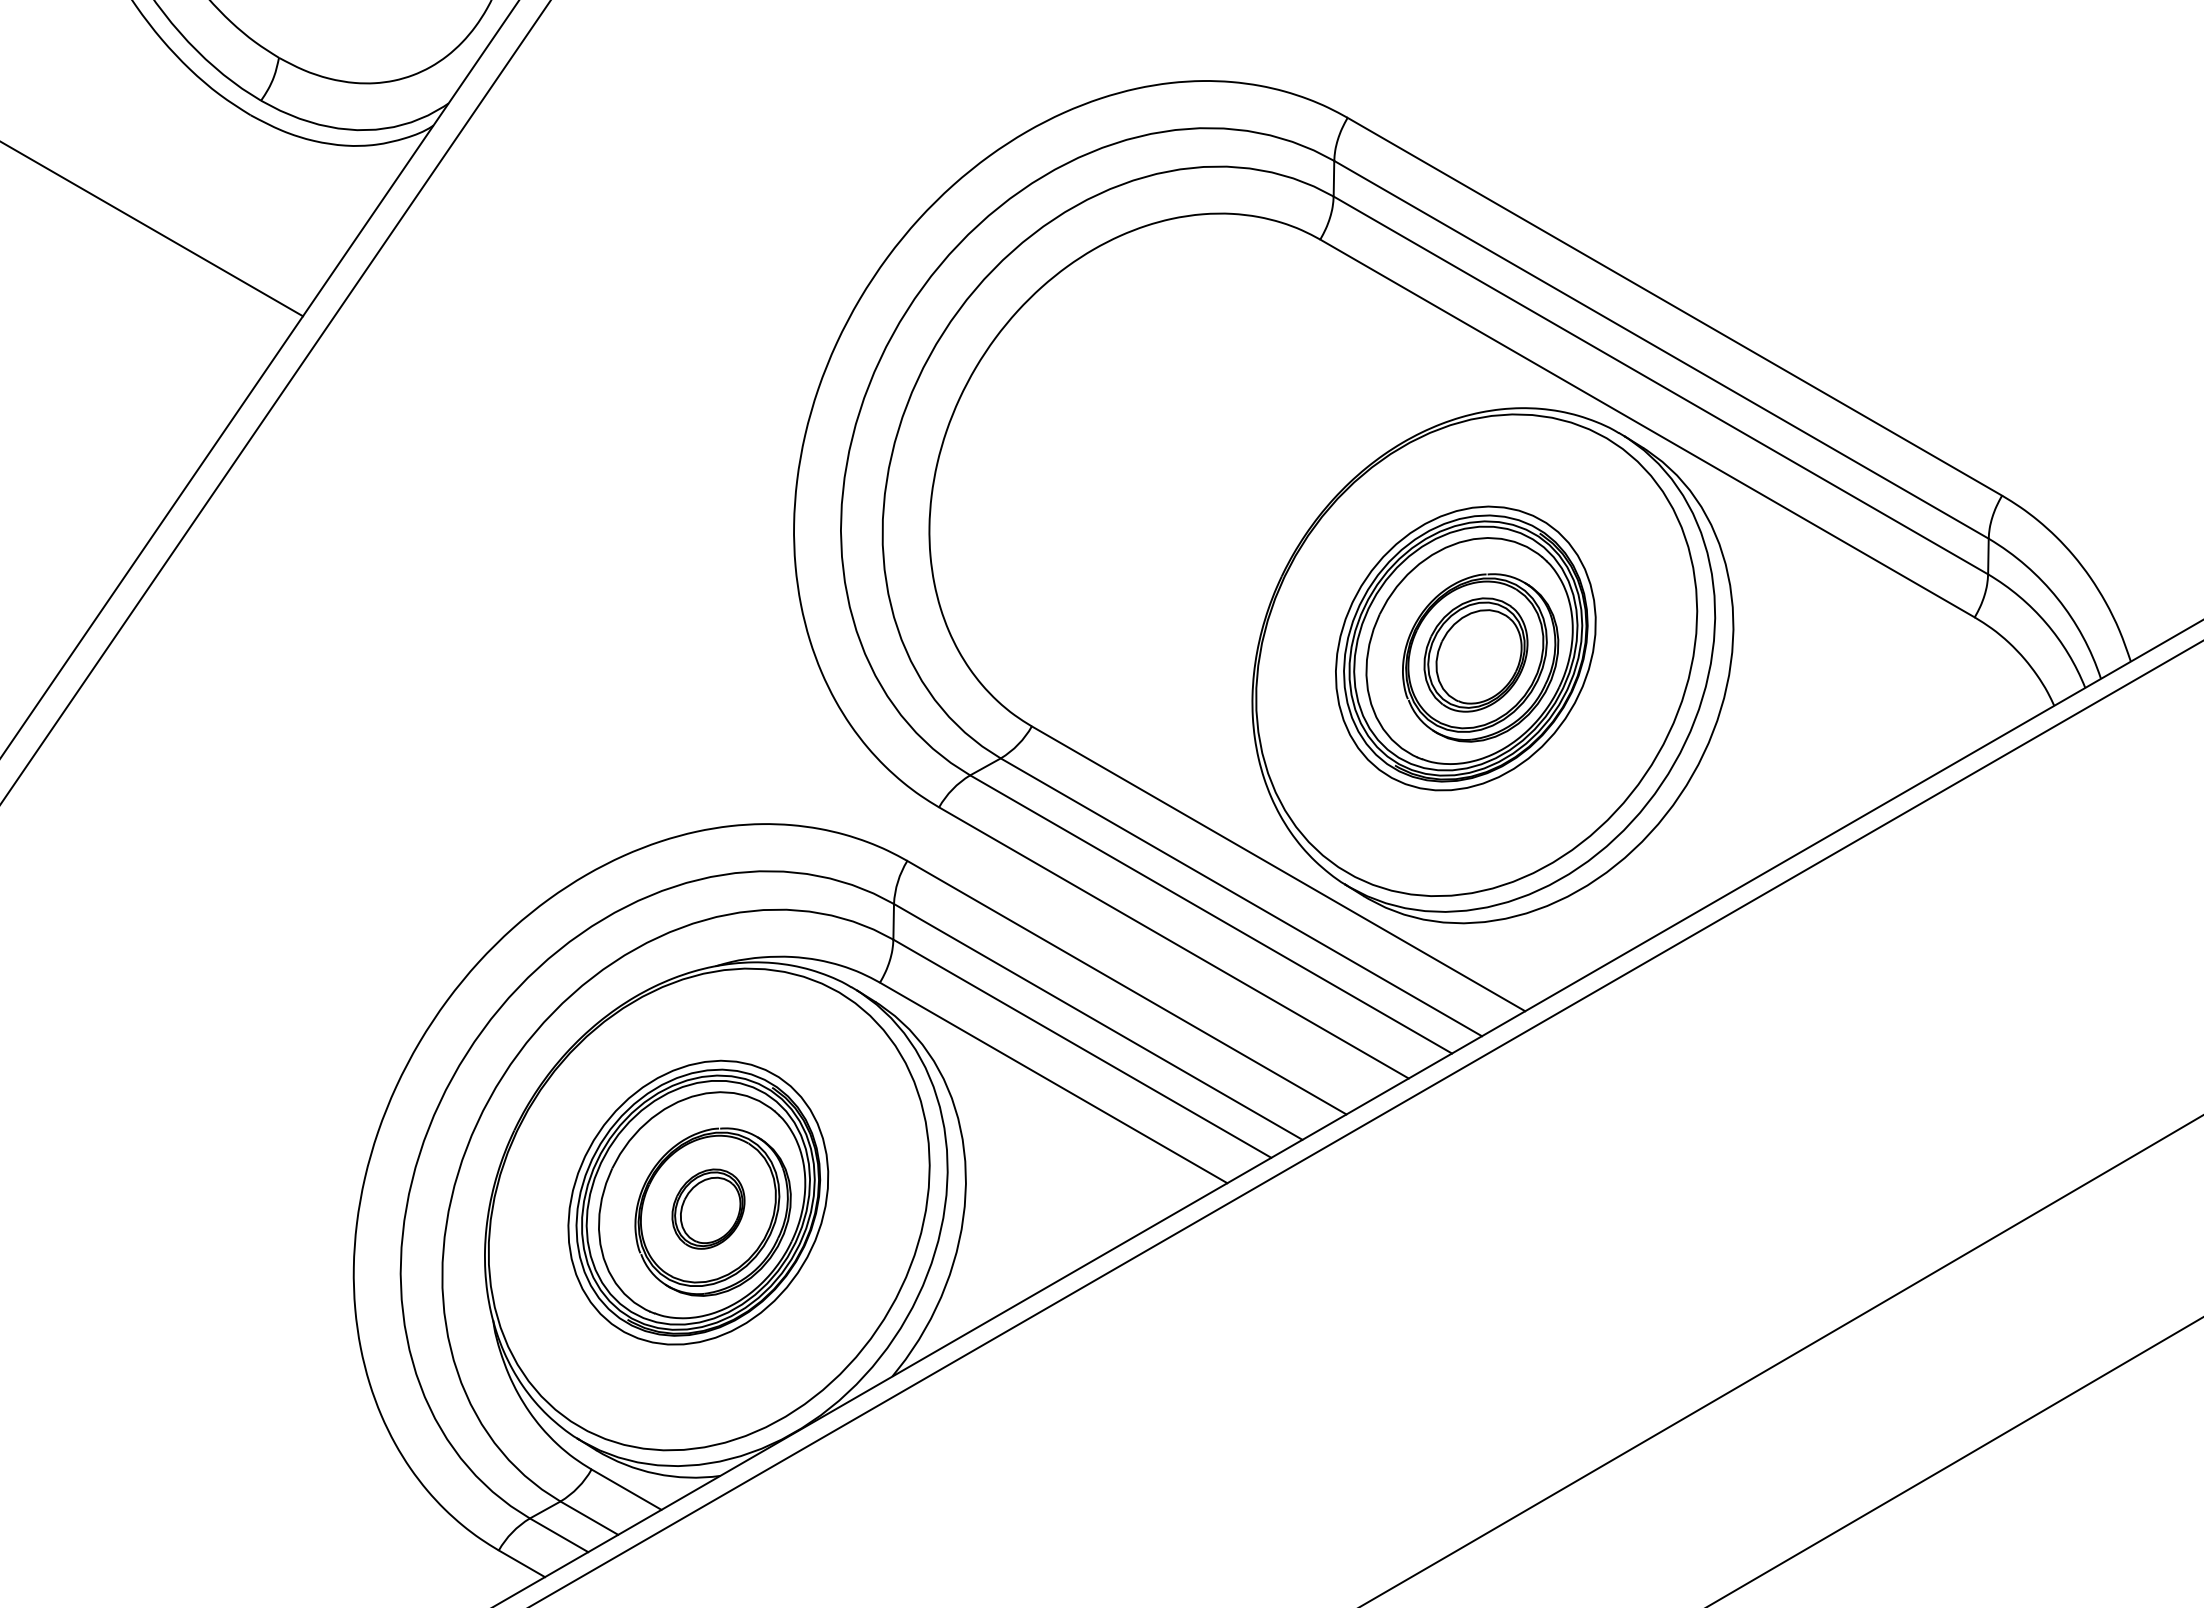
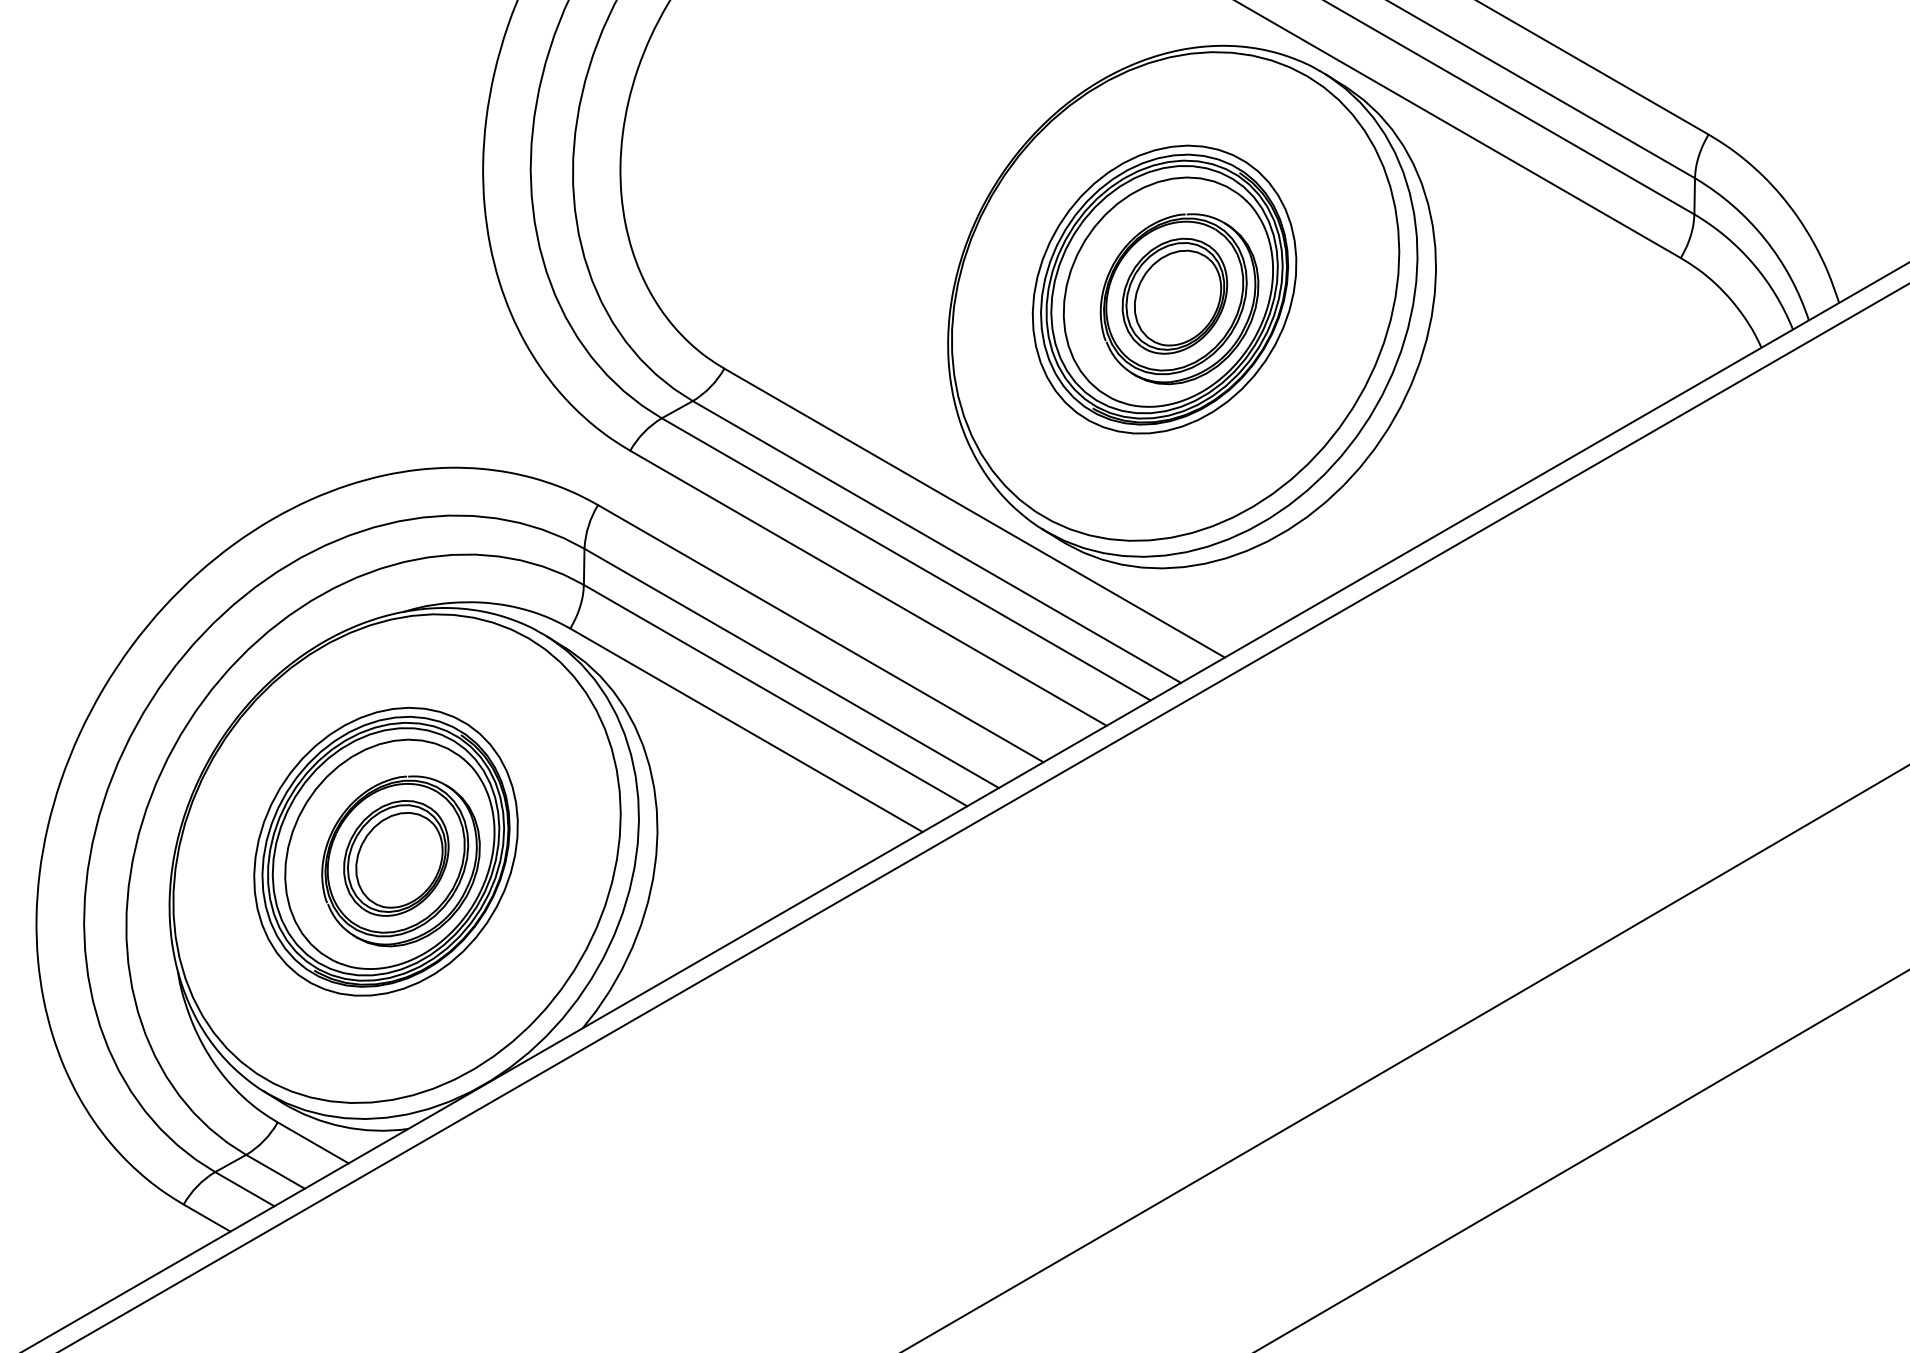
part: (708, 1208) -> (396, 857), size x1.43

